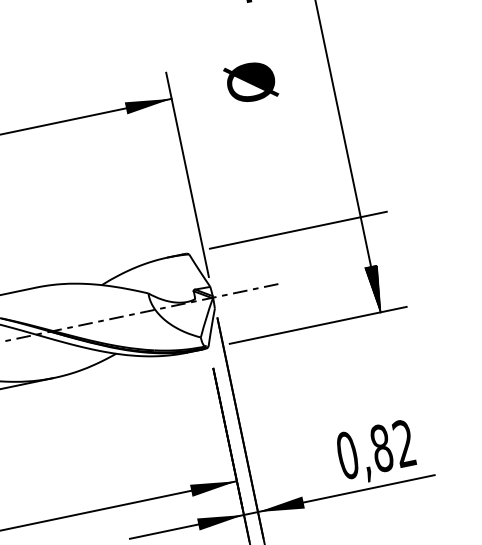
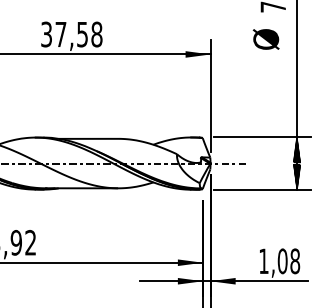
text: (249, 82) -> (265, 39), moved
hatch: (364, 239) -> (296, 149), added
text: (375, 449) -> (279, 261), 0,82 -> 1,08

